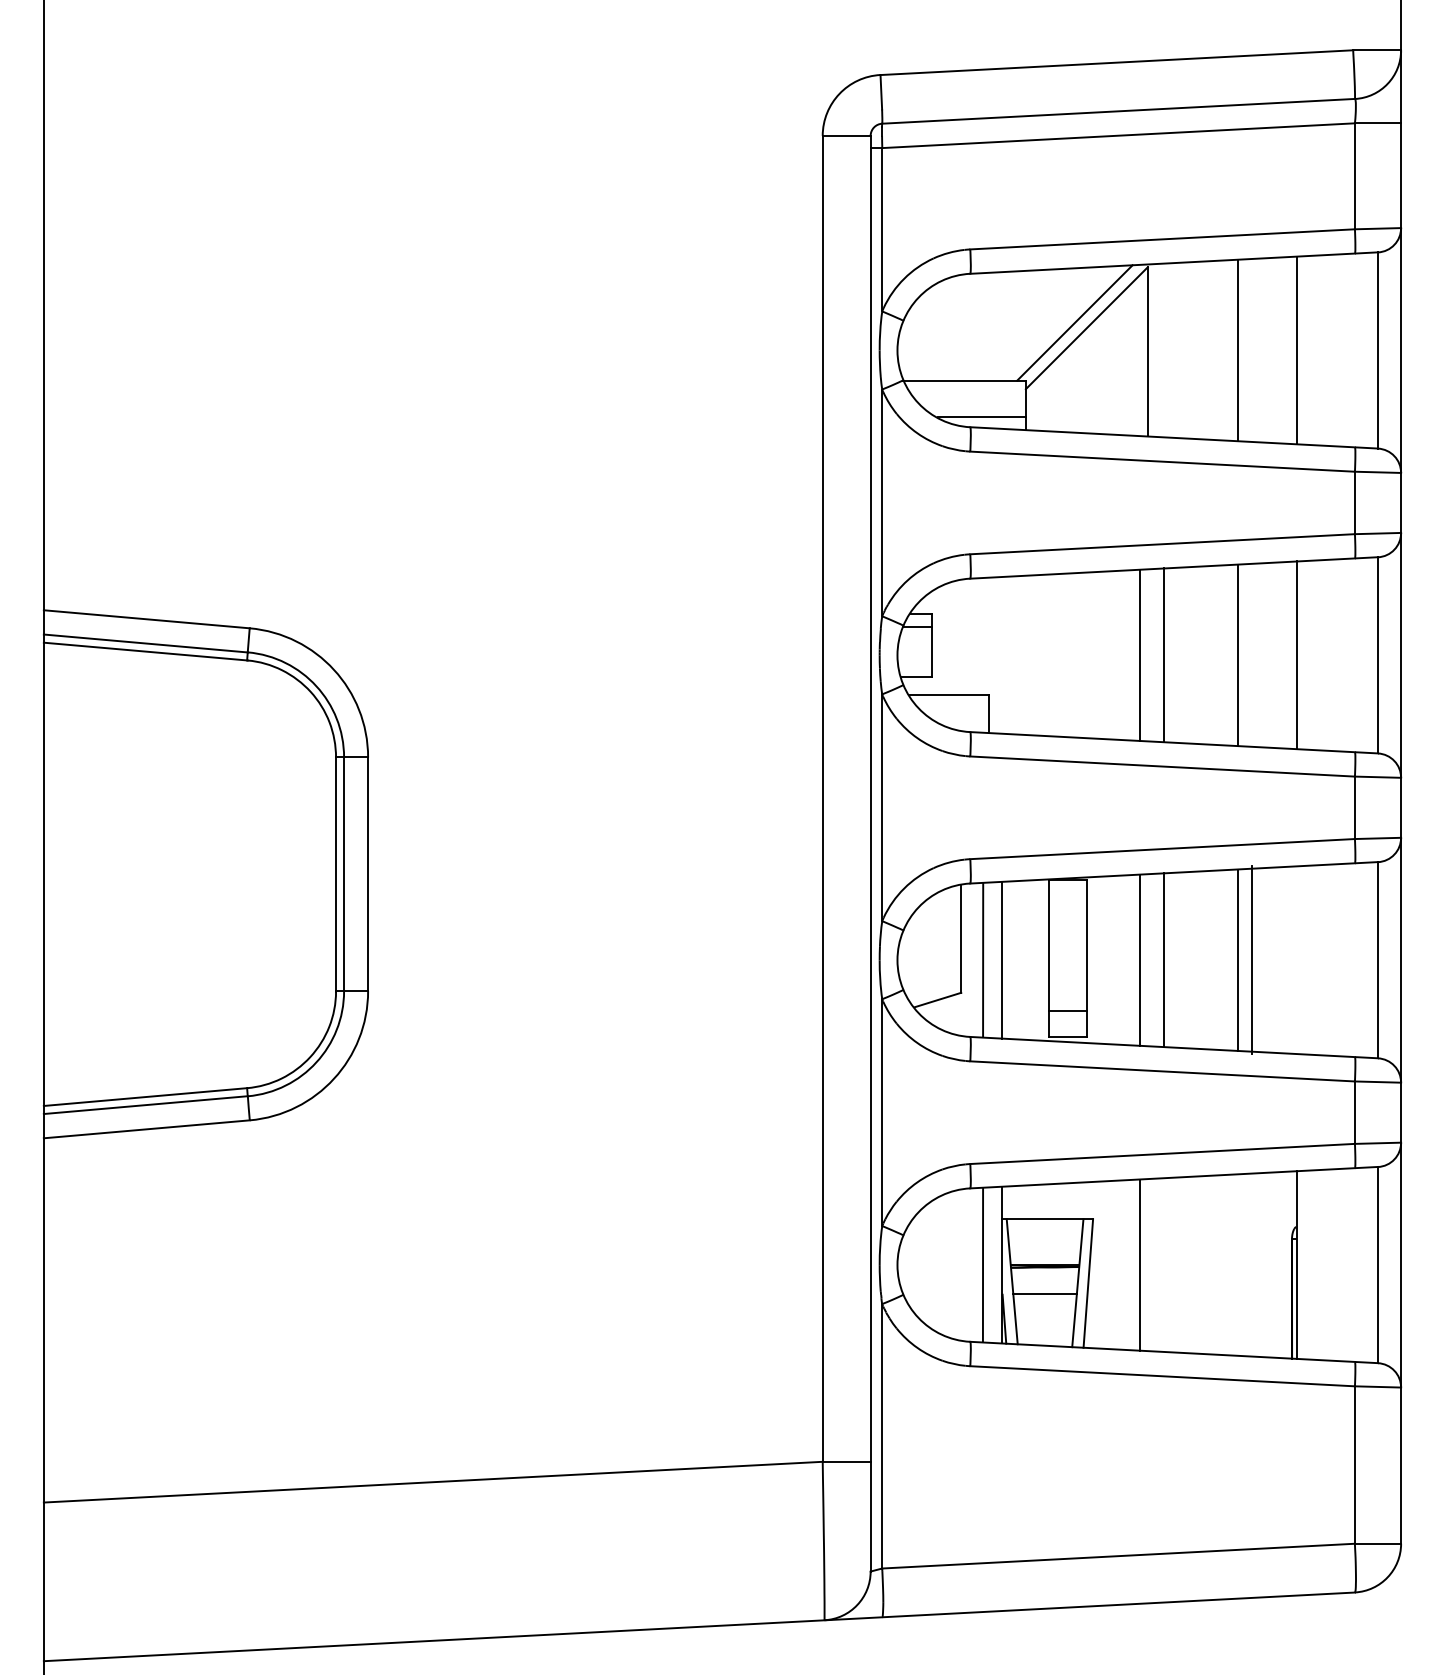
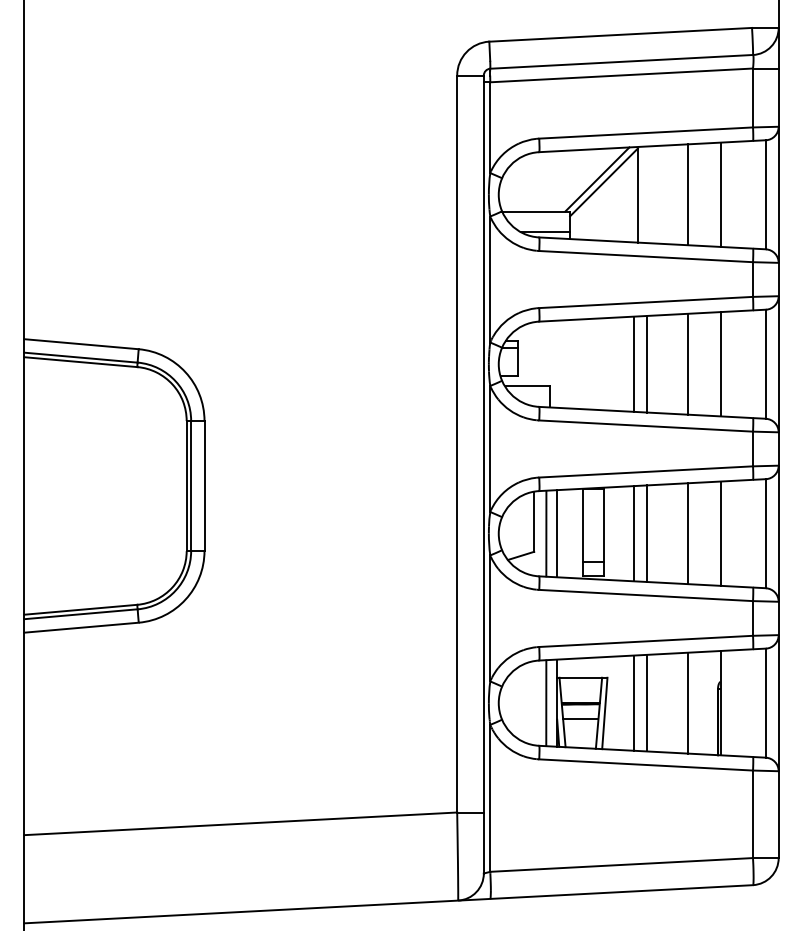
line: (1253, 959) -> (721, 533), moved
line: (1163, 1263) -> (646, 702), added
line: (1237, 1263) -> (687, 702), added

